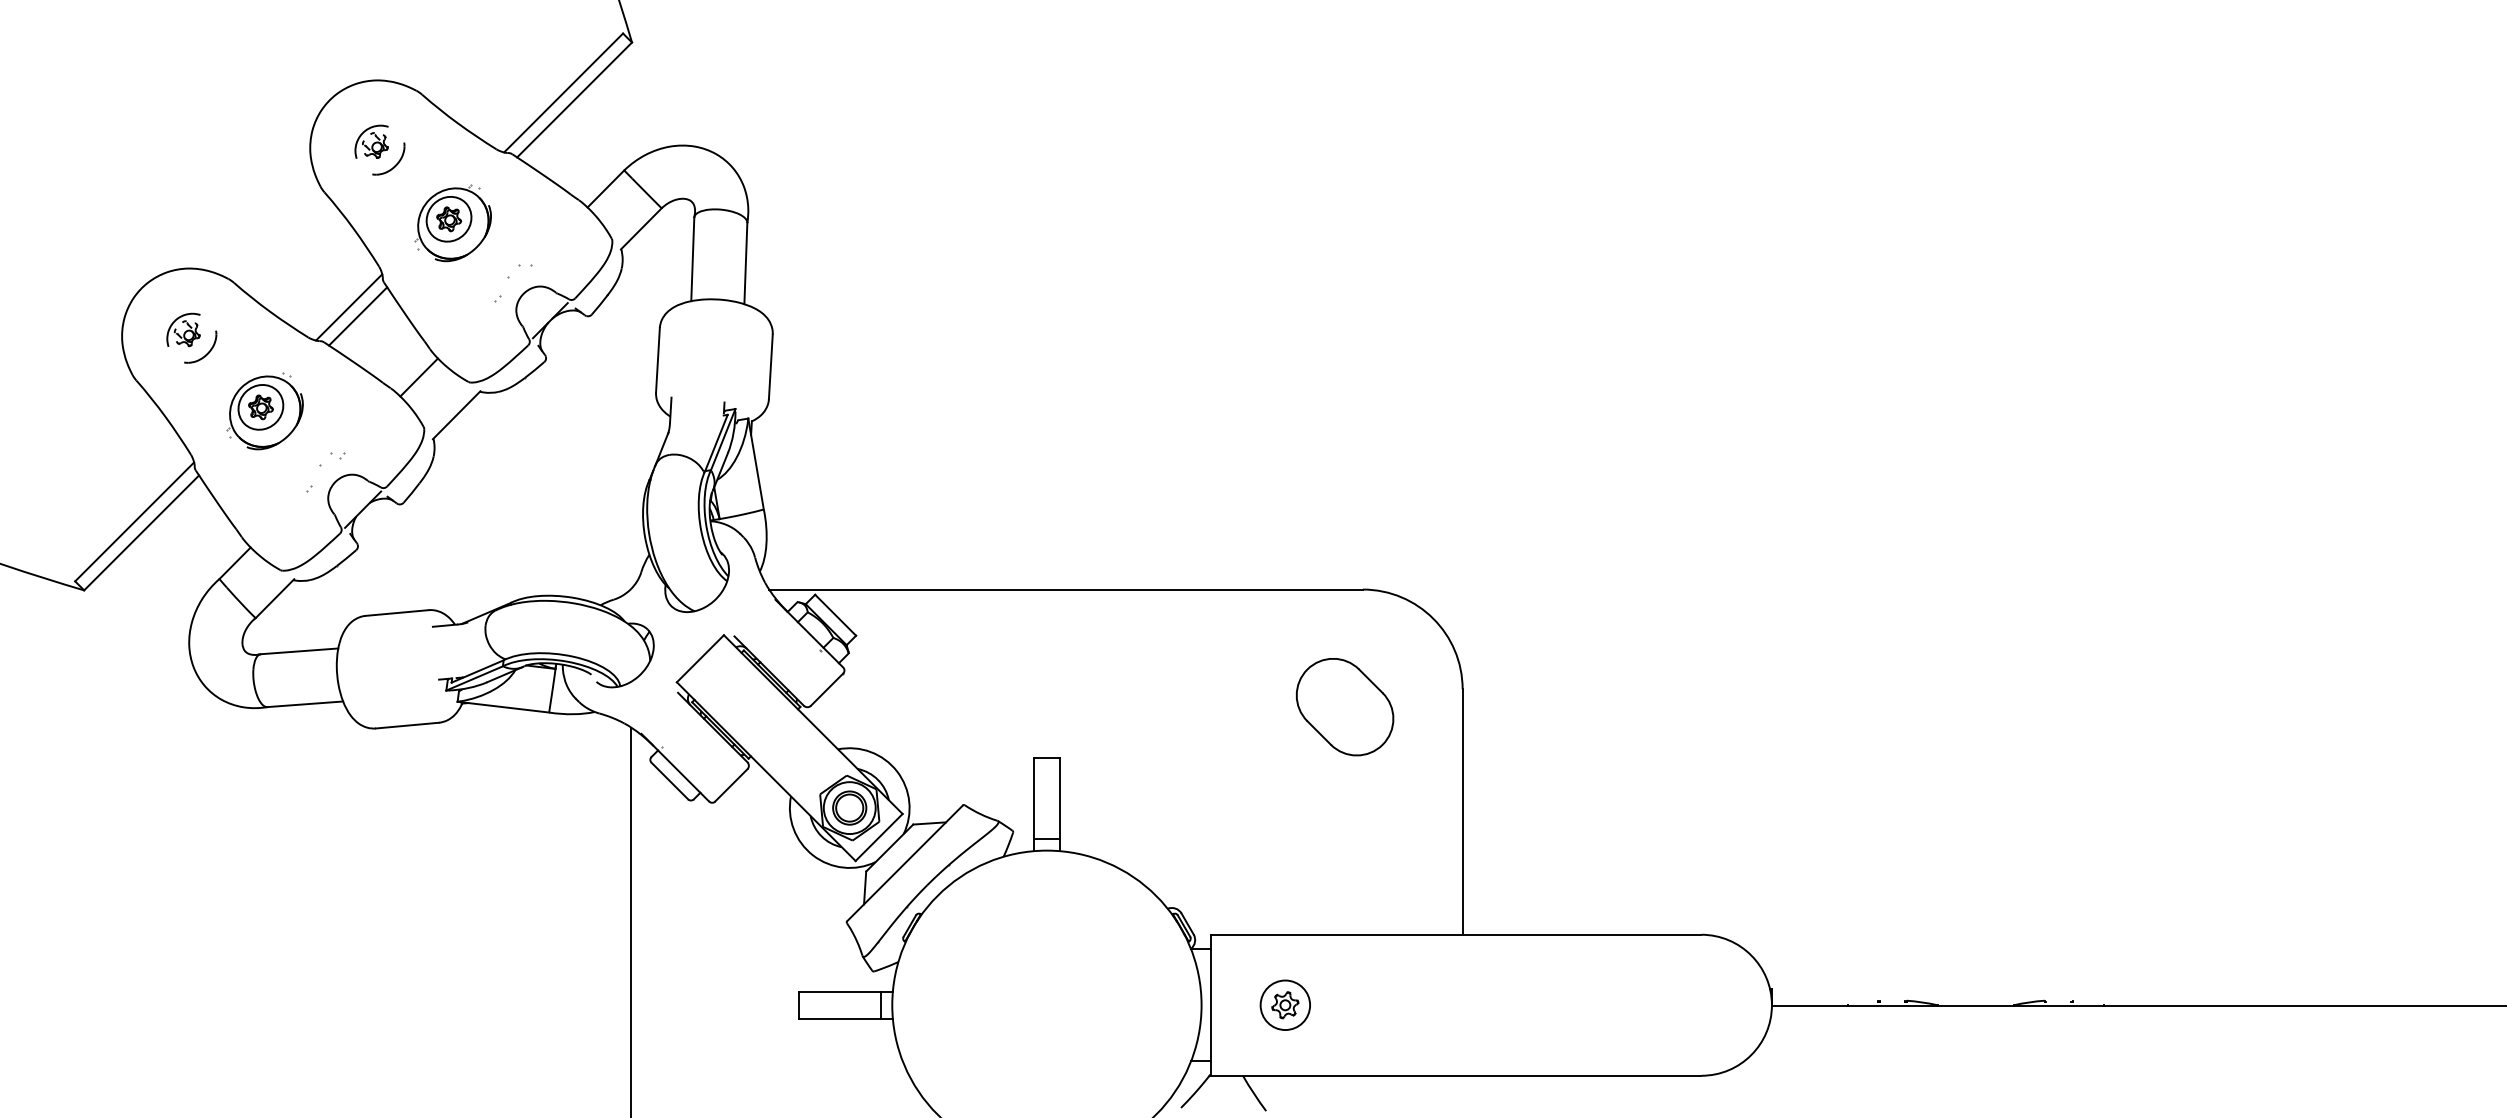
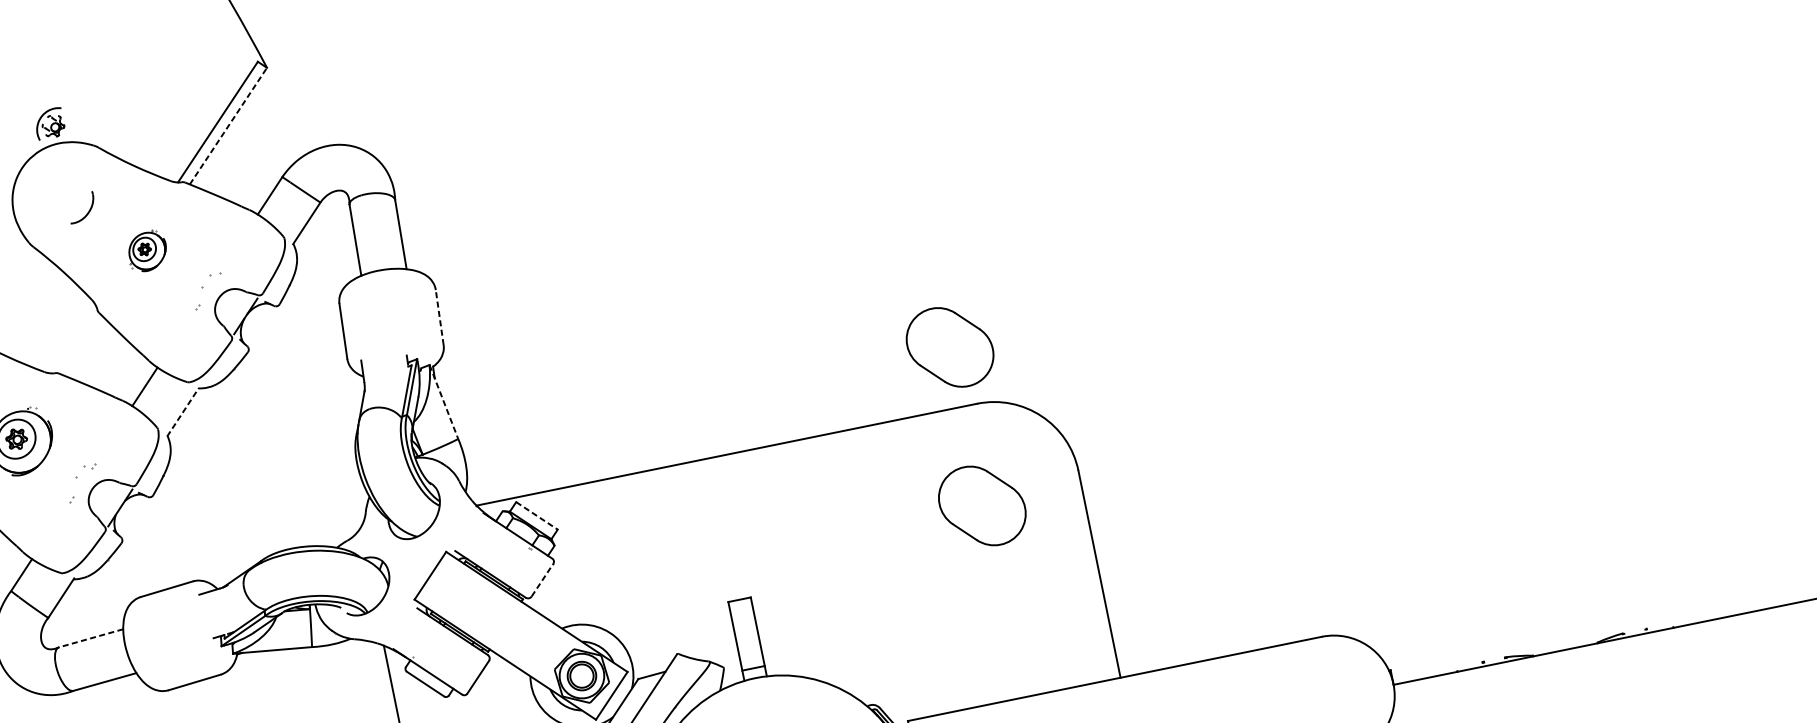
line: (574, 99) -> (228, 125), solid -> dashed
part: (371, 141) -> (49, 123), moved
part: (452, 223) -> (146, 251), size x0.6
line: (349, 307) -> (74, 339), removed
line: (358, 316) -> (83, 345), removed
line: (770, 366) -> (439, 317), solid -> dashed
line: (456, 415) -> (182, 412), solid -> dashed
line: (756, 464) -> (444, 402), solid -> dashed
part: (1345, 519) -> (950, 347), added
line: (835, 615) -> (536, 516), solid -> dashed
line: (299, 651) -> (91, 638), solid -> dashed
line: (827, 689) -> (542, 579), solid -> dashed

